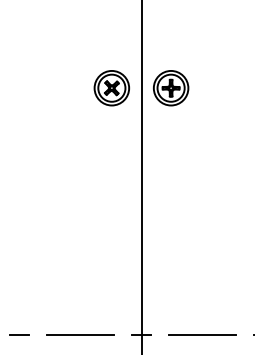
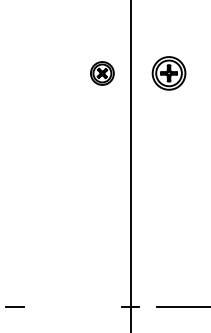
part: (111, 88) -> (102, 73), size x0.7
part: (171, 88) -> (169, 73), moved
line: (80, 334) -> (72, 306), removed

